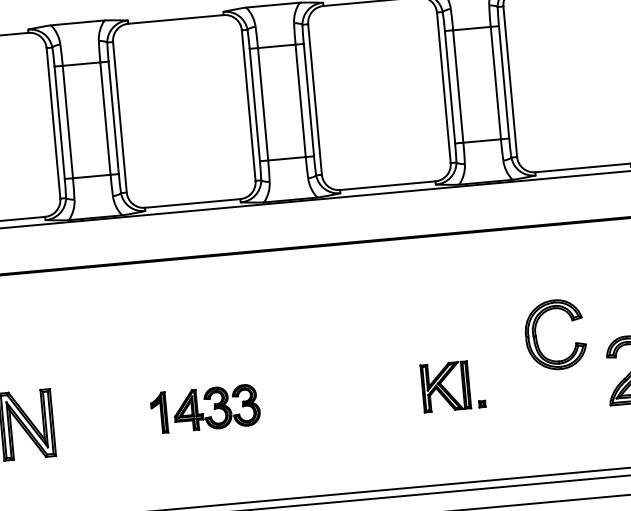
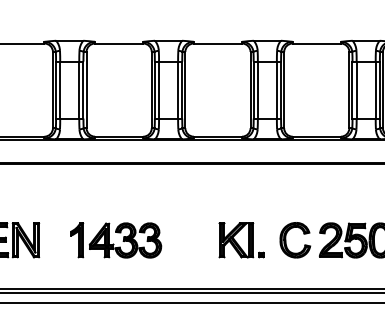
part: (538, 336) -> (286, 240), moved
part: (452, 386) -> (241, 240), size x1.43
part: (206, 409) -> (116, 240), size x1.67

